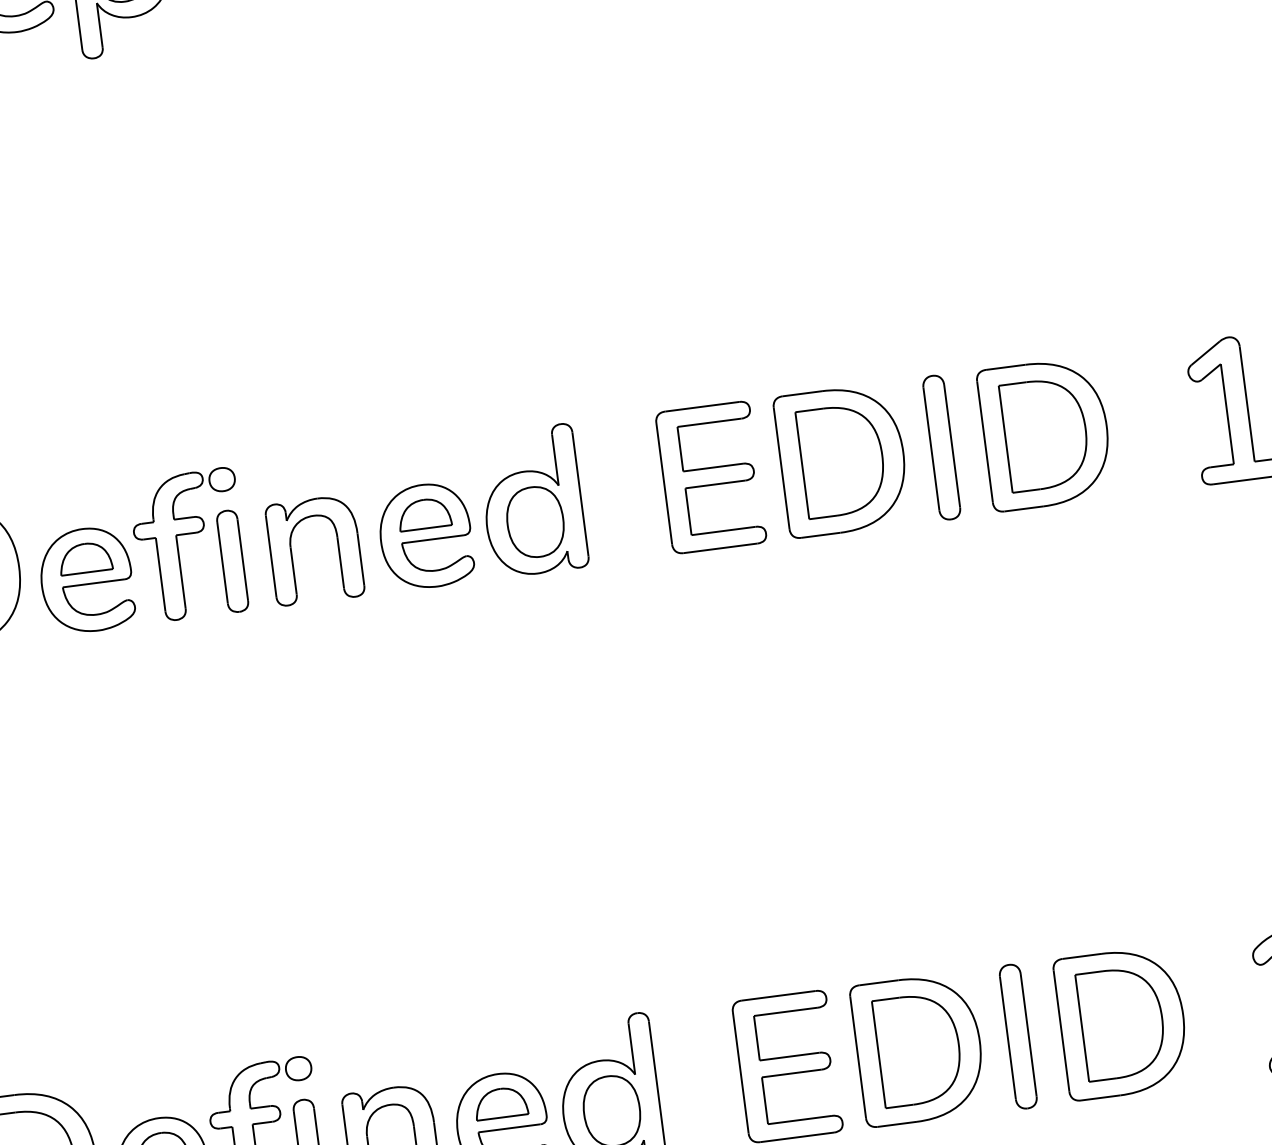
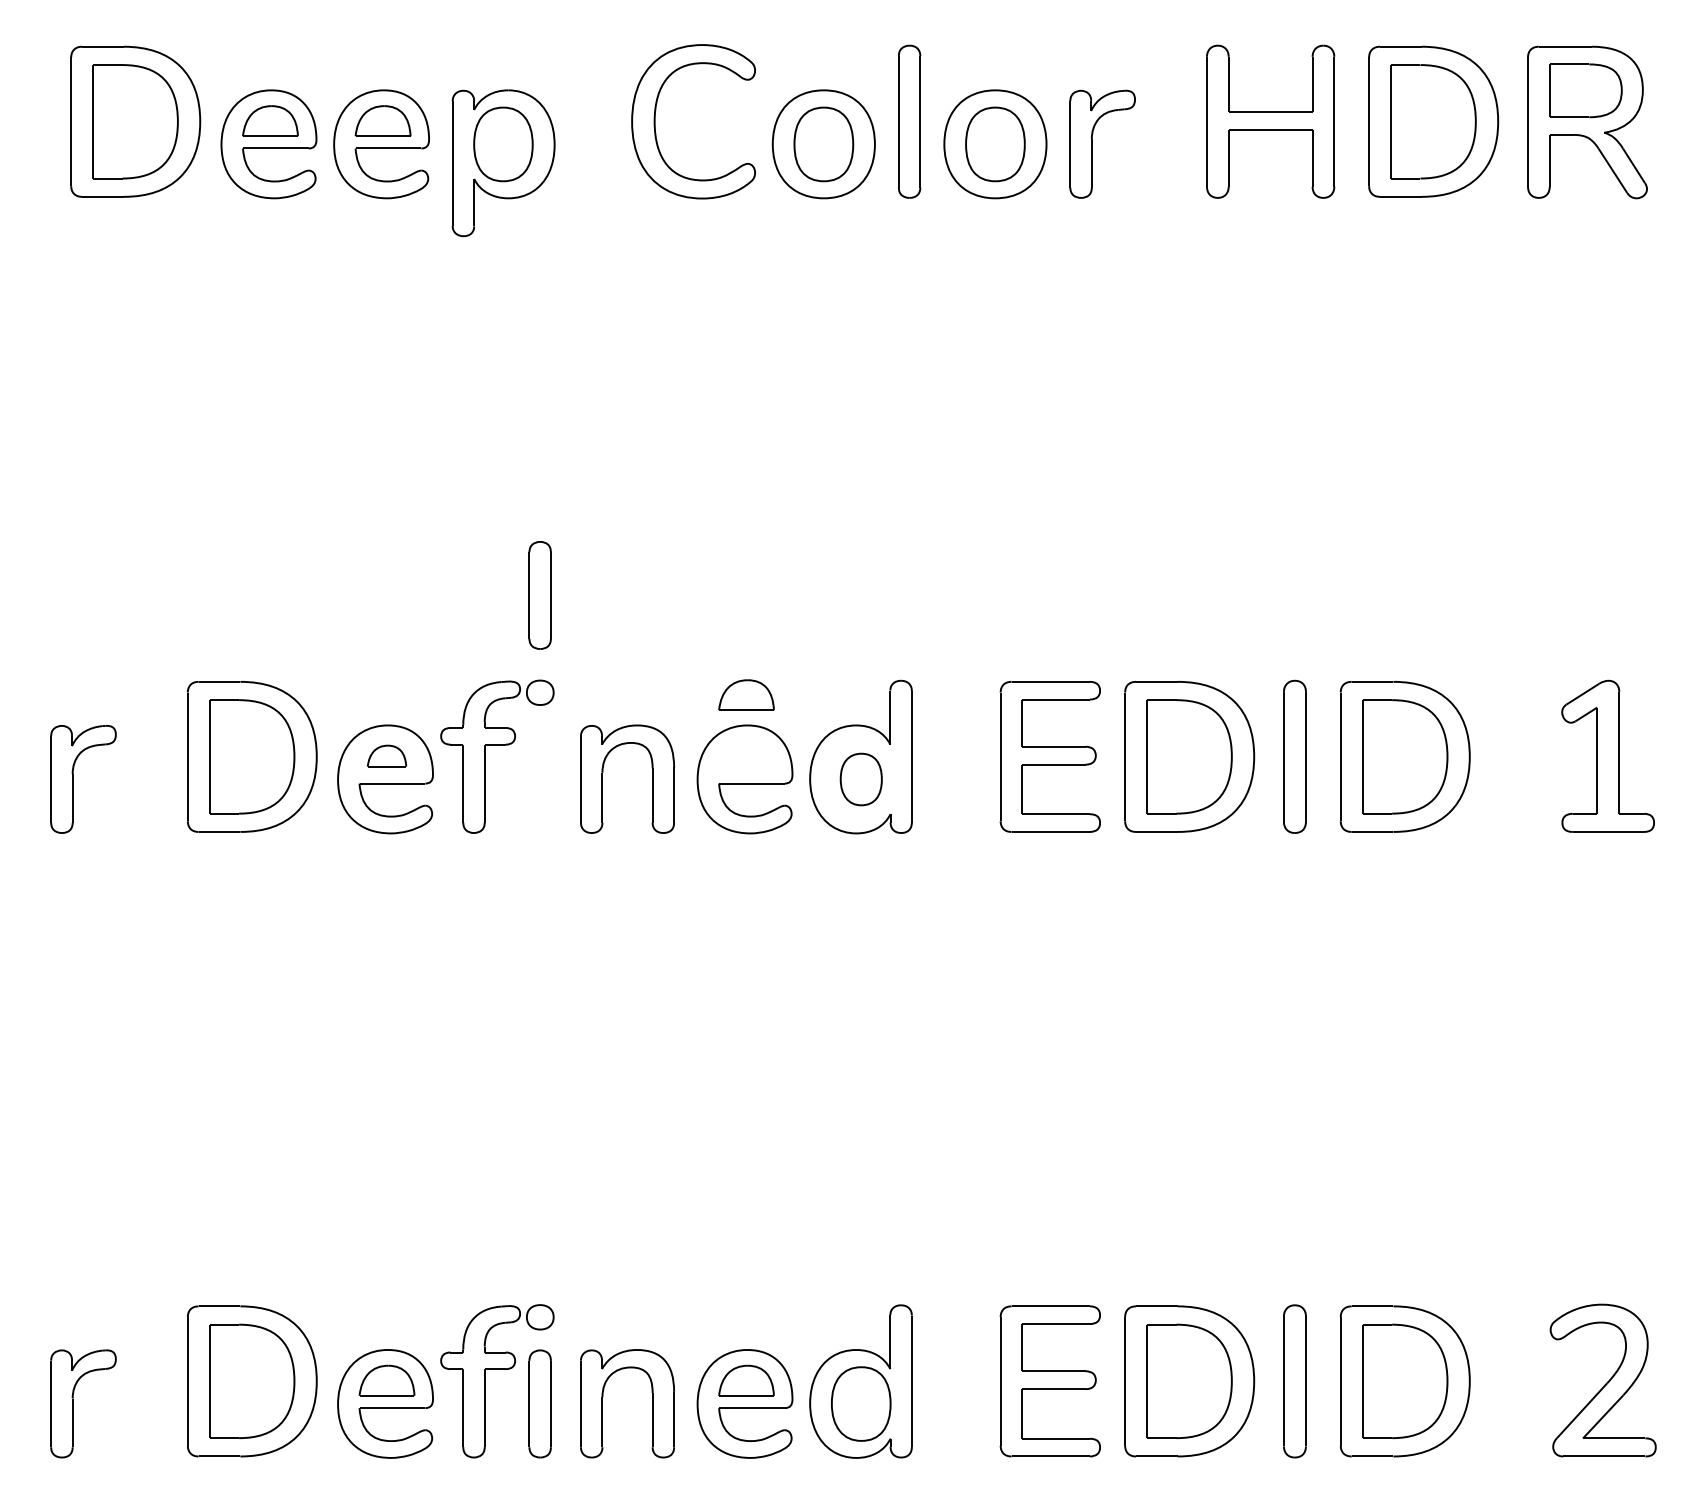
part: (424, 513) -> (746, 694), moved
part: (535, 522) -> (861, 779), size x0.7
part: (84, 557) -> (386, 755), size x0.7
part: (232, 561) -> (539, 595), moved

